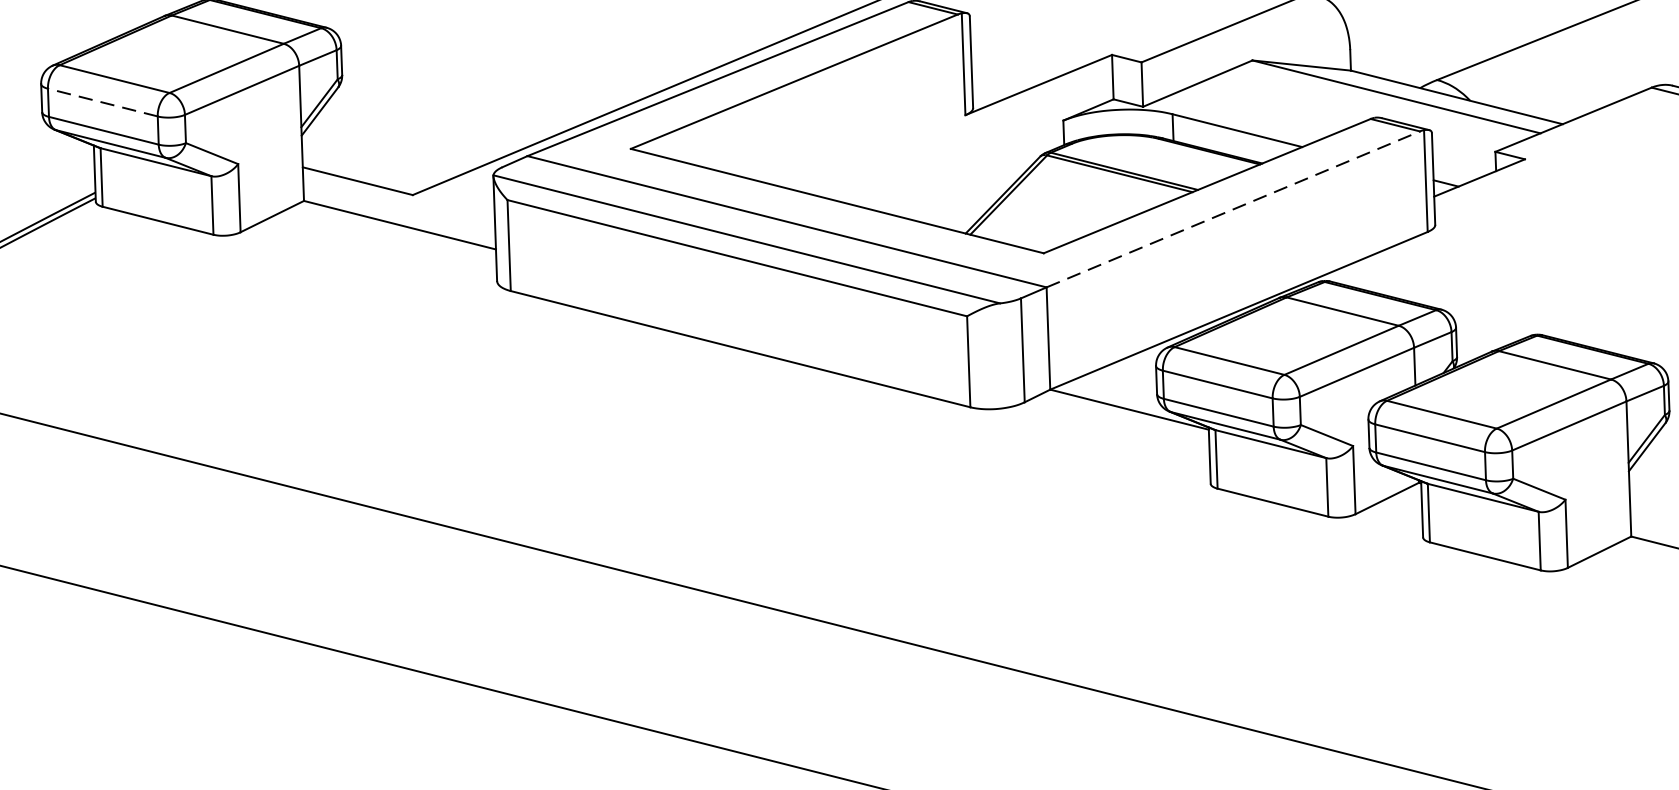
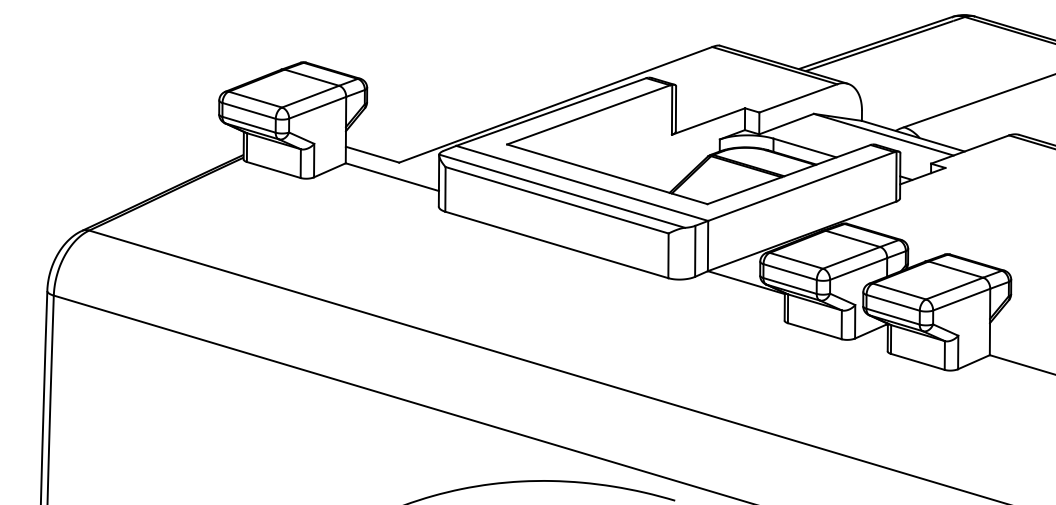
line: (103, 101) -> (249, 110), dashed -> solid
line: (1233, 209) -> (801, 186), dashed -> solid

